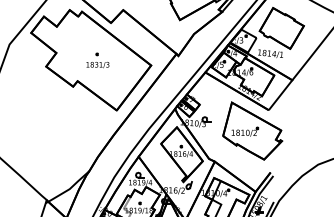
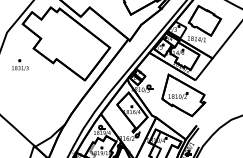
part: (98, 59) -> (20, 64), moved

